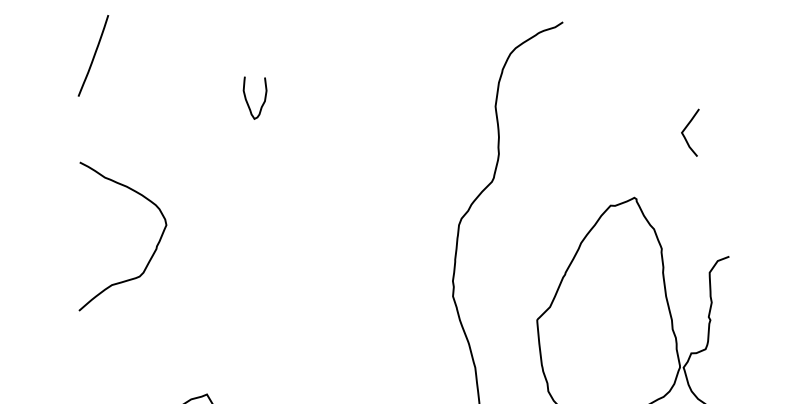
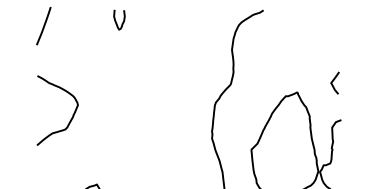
curve: (248, 99) -> (116, 20), moved
curve: (686, 129) -> (333, 81), moved

